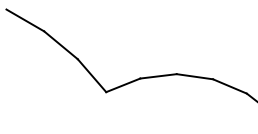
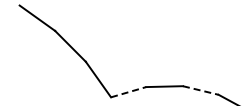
line: (195, 76) -> (201, 90), solid -> dashed
line: (123, 85) -> (128, 92), solid -> dashed

